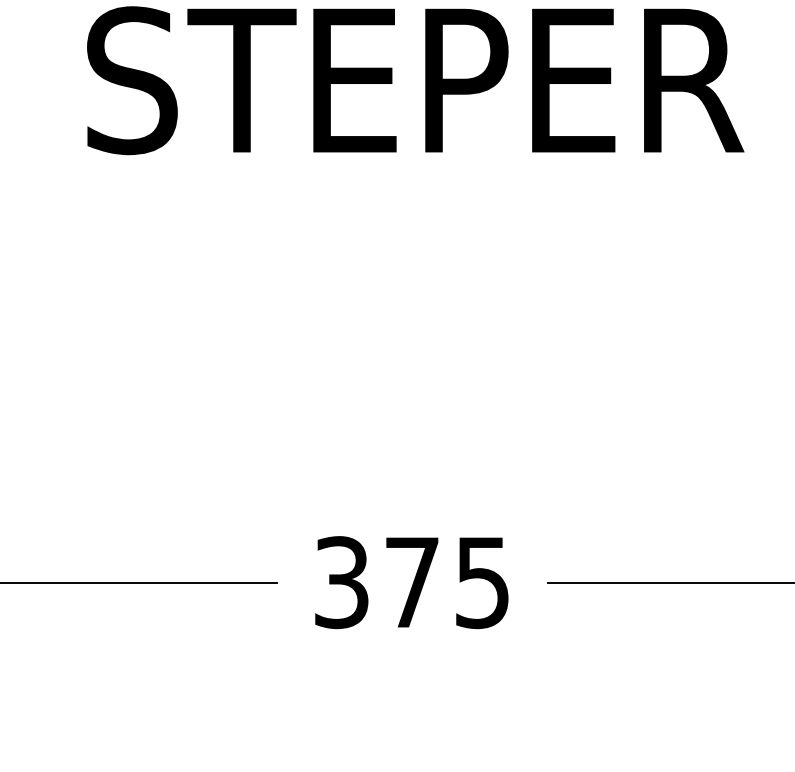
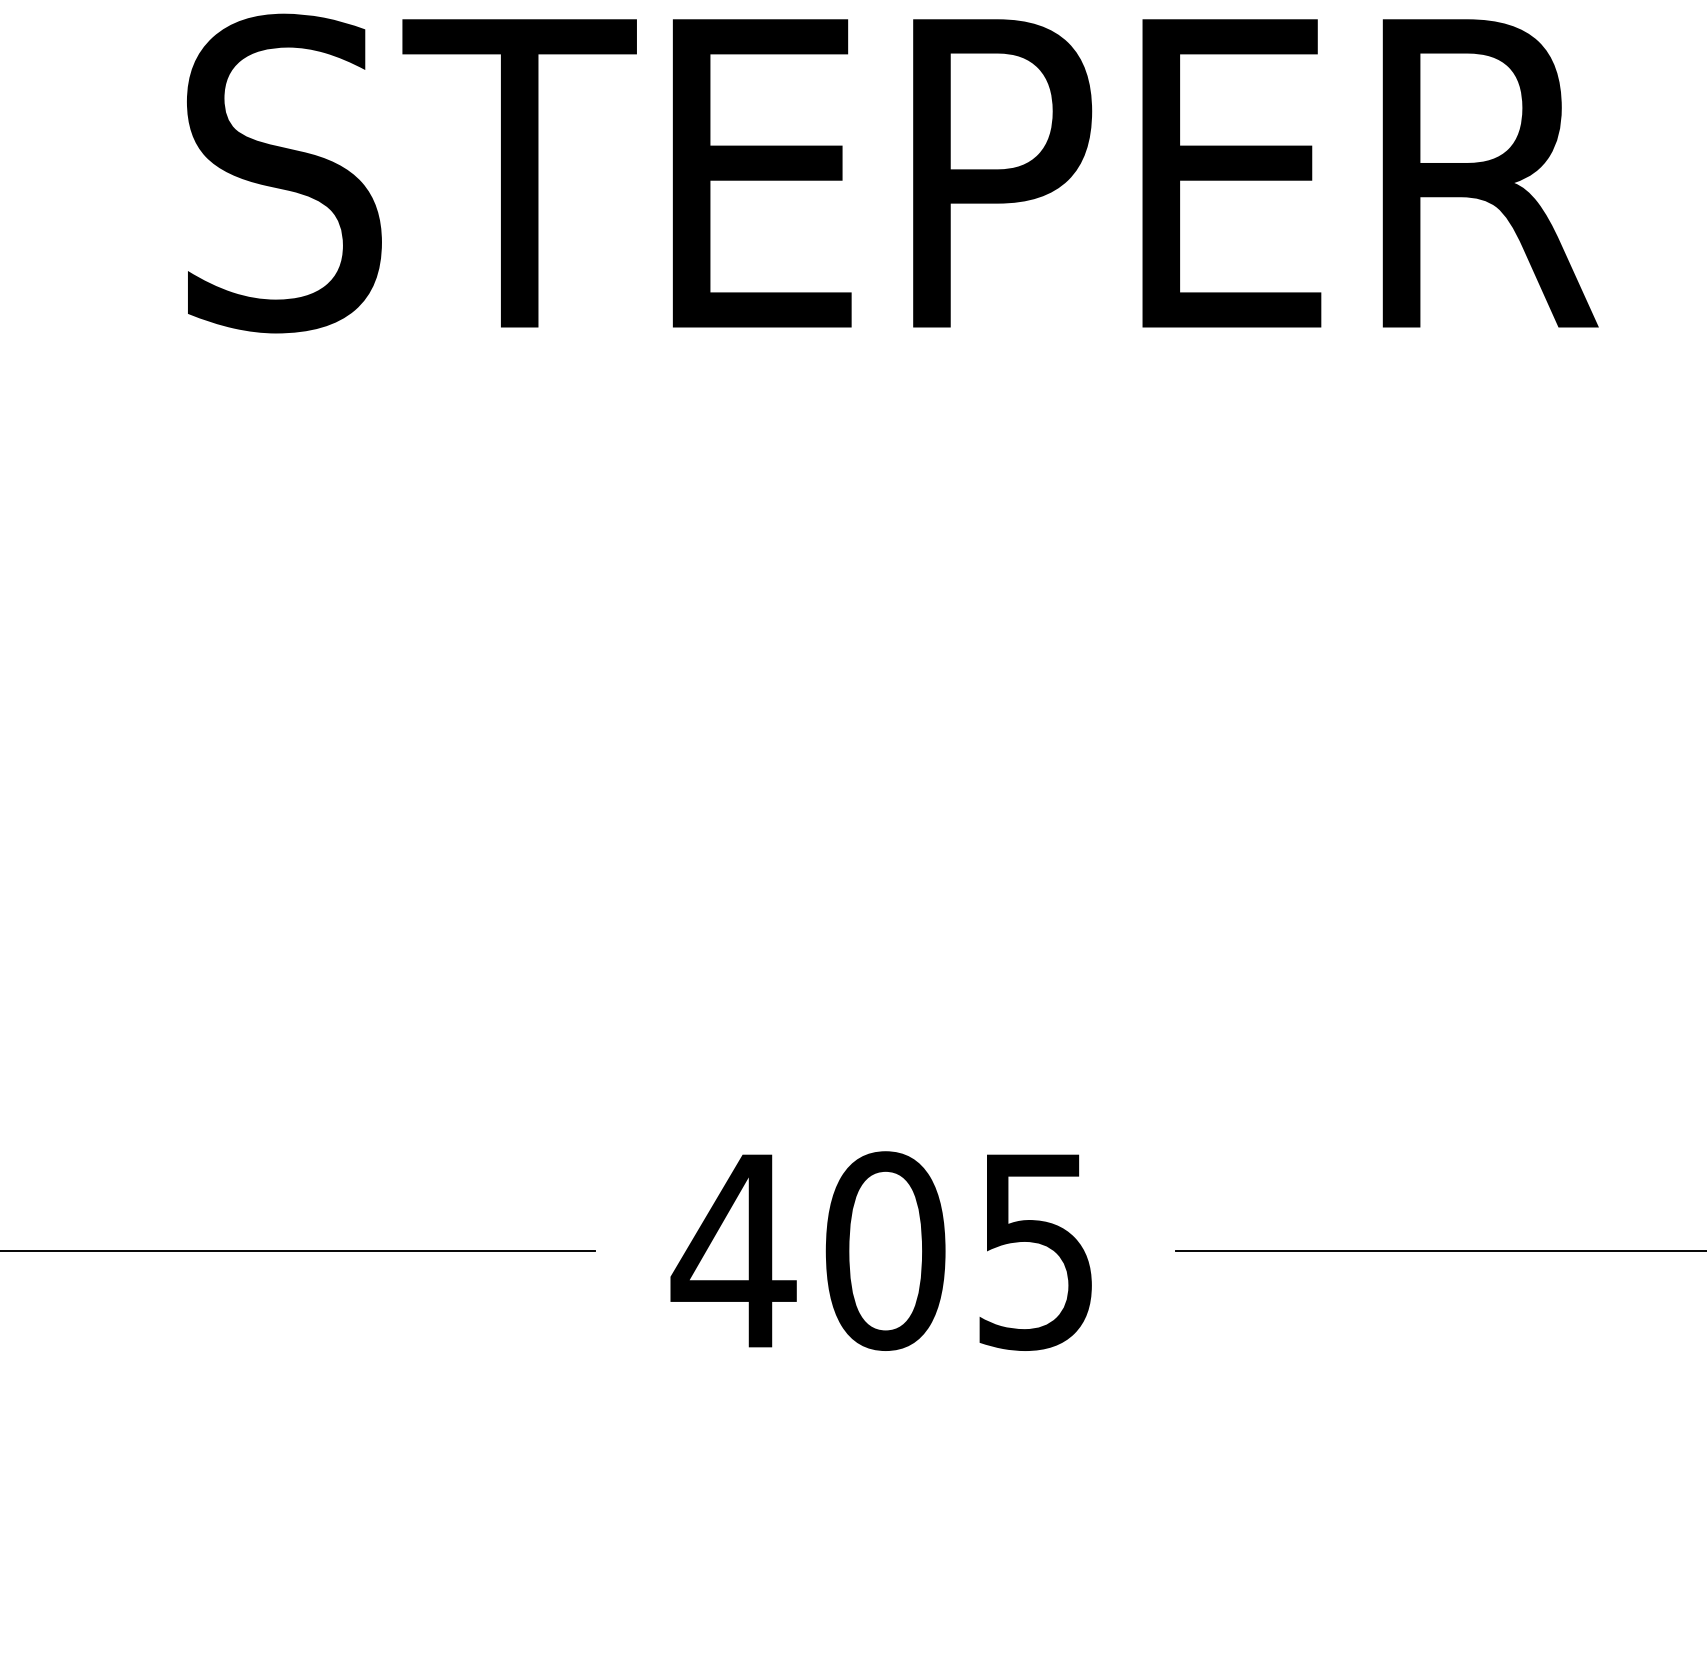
text: (376, 582) -> (808, 1250), 375 -> 405

